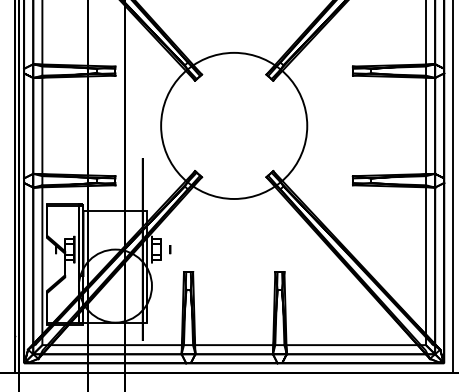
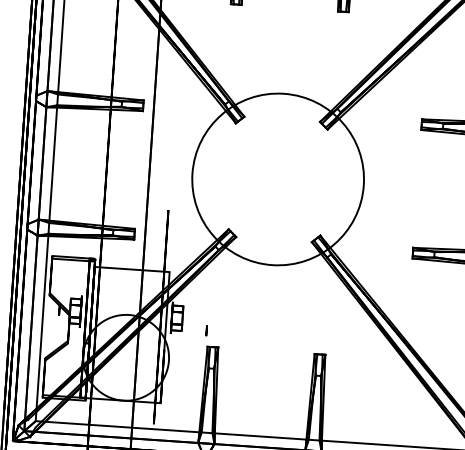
circle: (170, 249) -> (206, 330), moved

